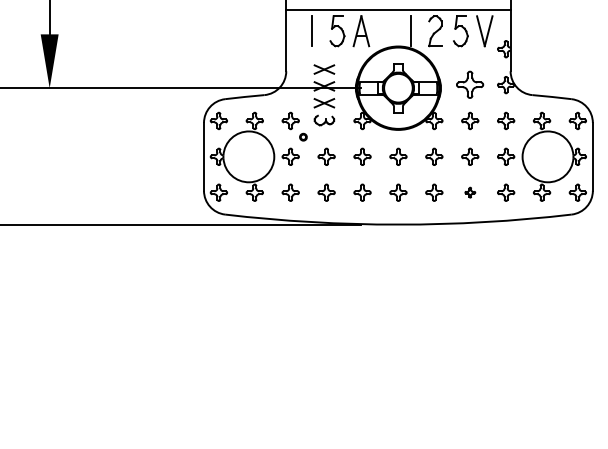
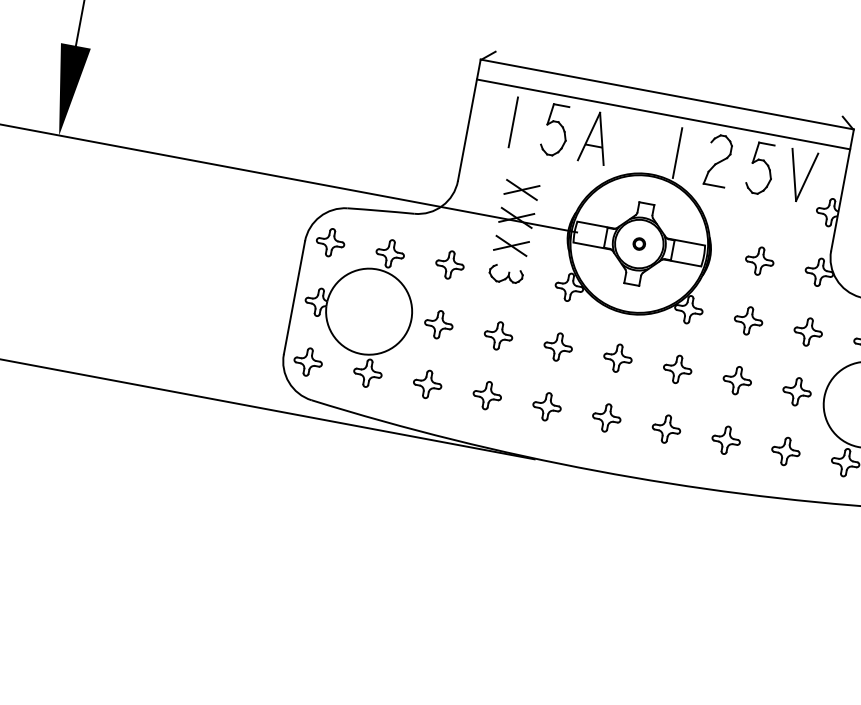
part: (470, 85) -> (760, 261), size x0.62
part: (303, 136) -> (639, 242), moved
part: (470, 192) -> (726, 439), size x1.67

